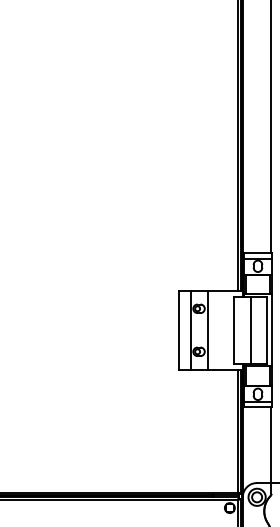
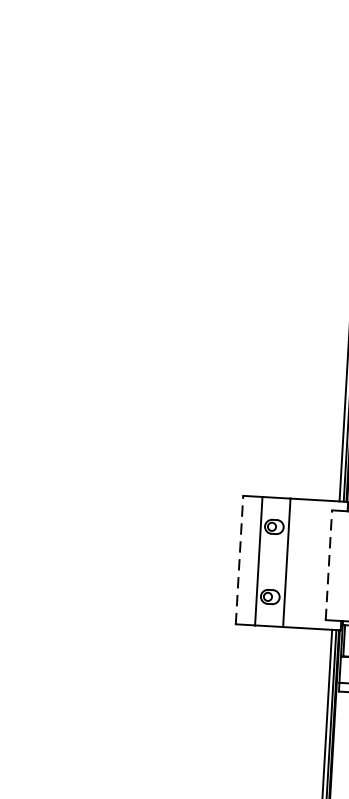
line: (178, 329) -> (238, 558), solid -> dashed
line: (233, 330) -> (328, 565), solid -> dashed

